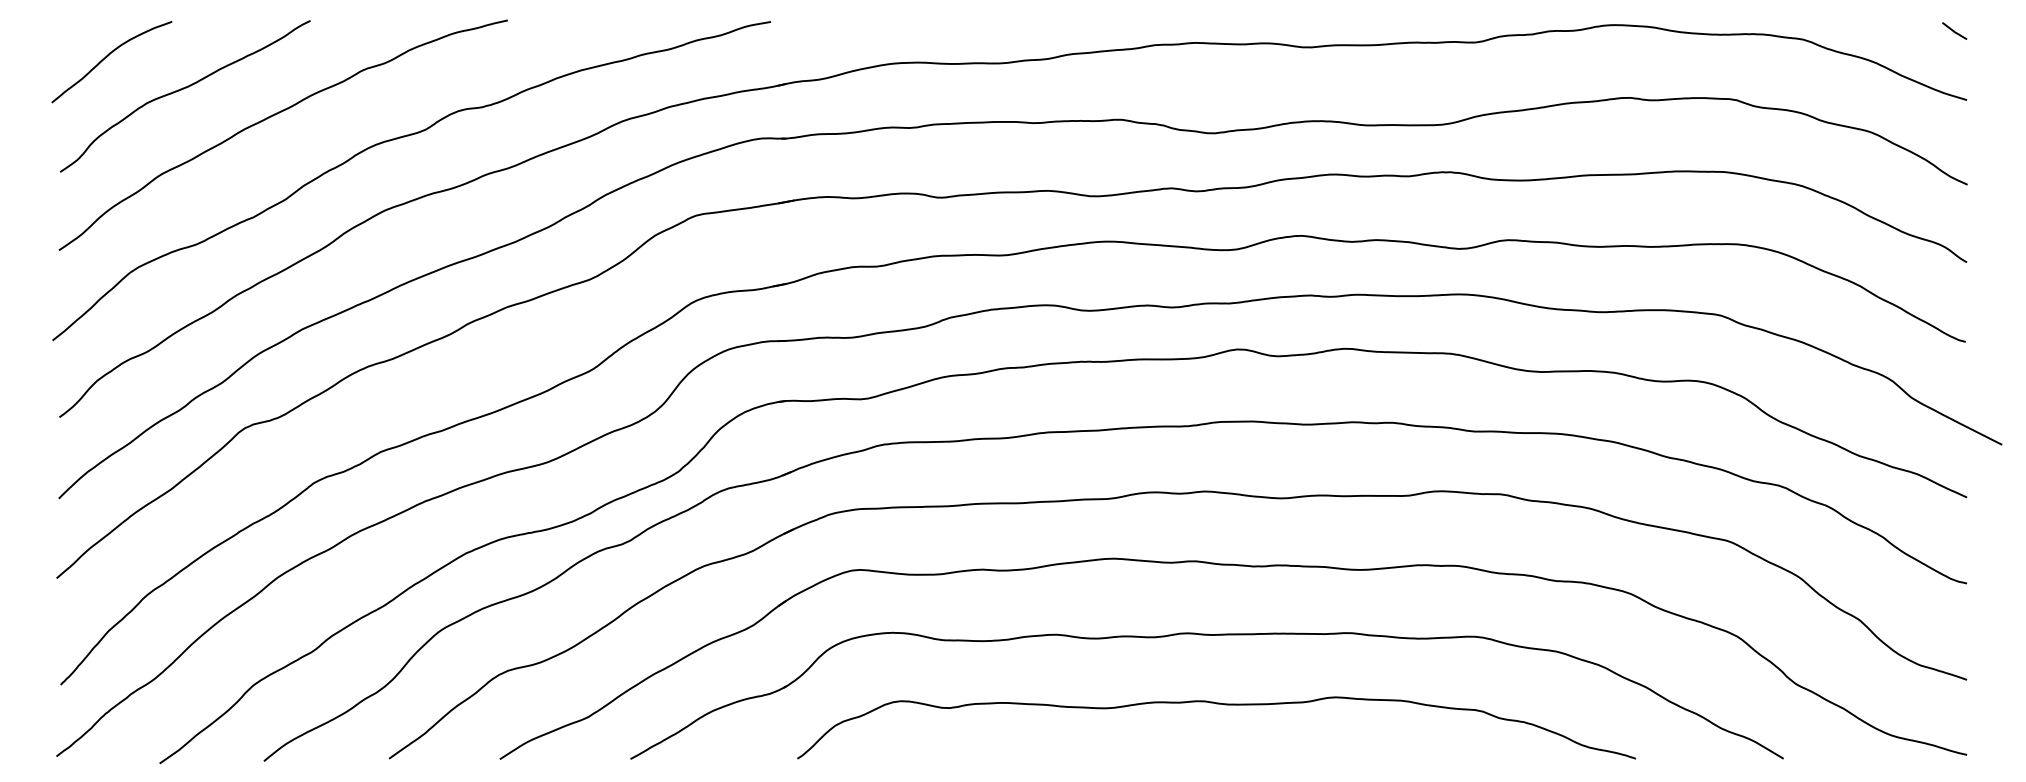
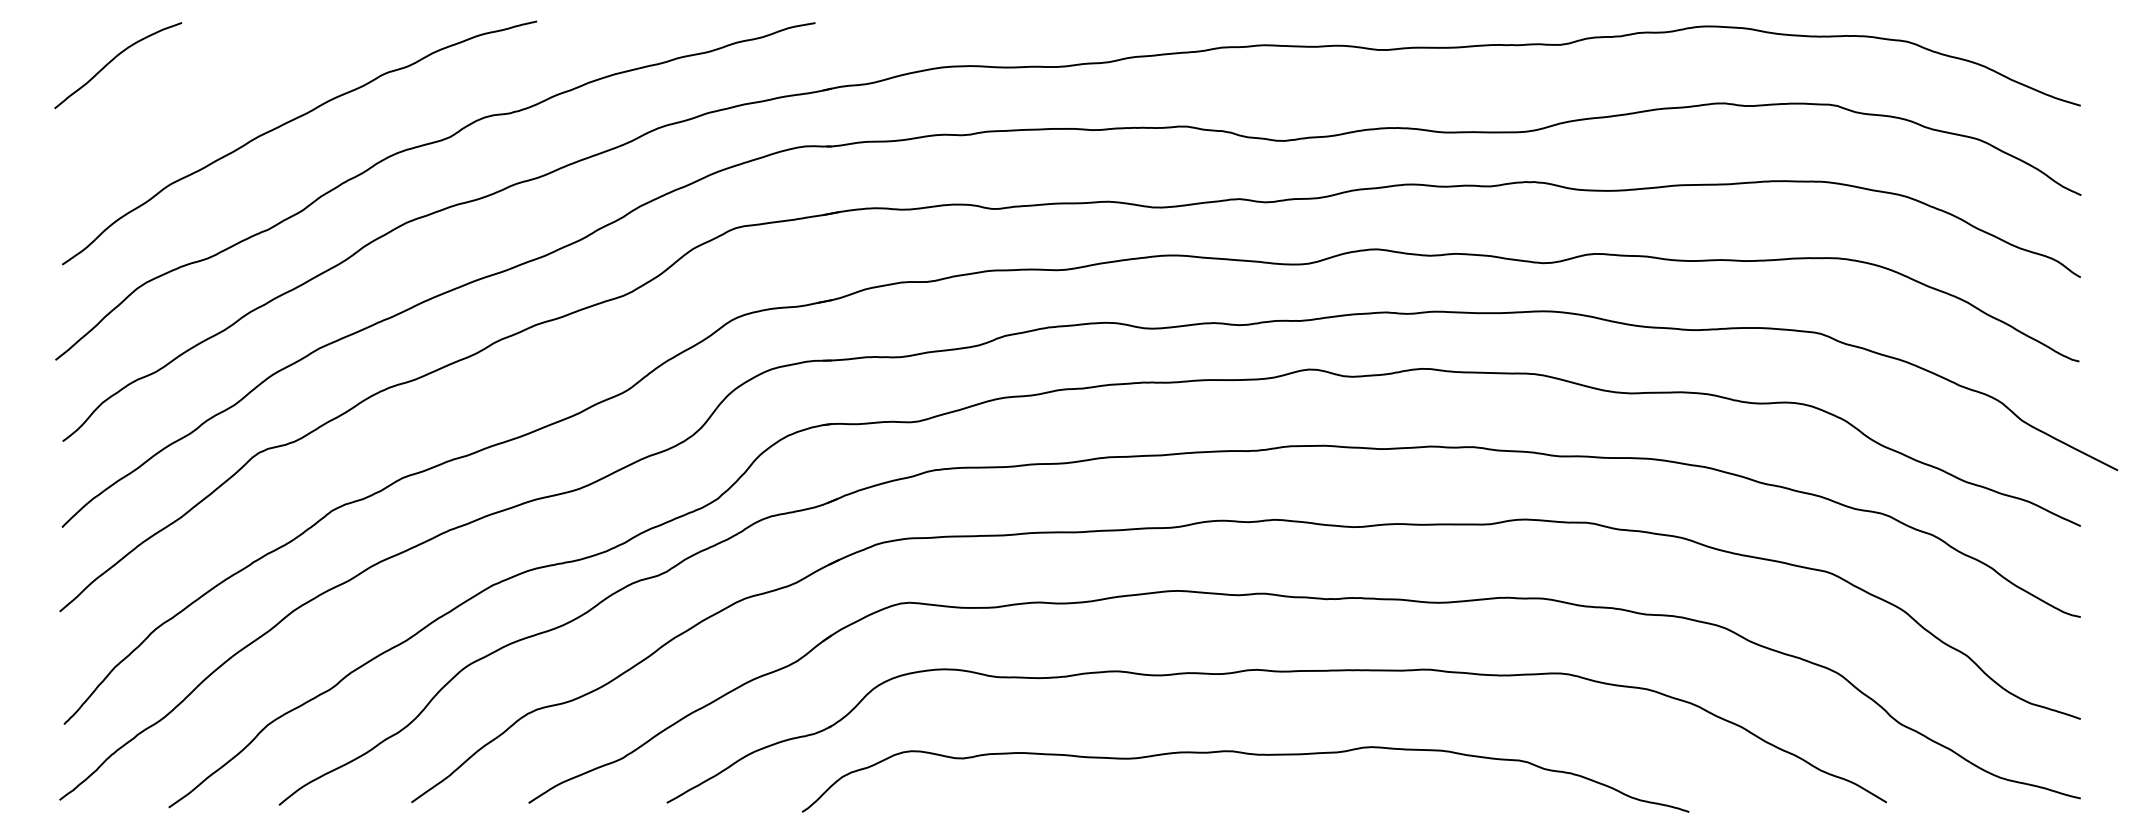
line: (1954, 30) -> (2067, 32), removed
curve: (181, 90) -> (191, 95), removed
curve: (1216, 704) -> (1245, 754), moved

